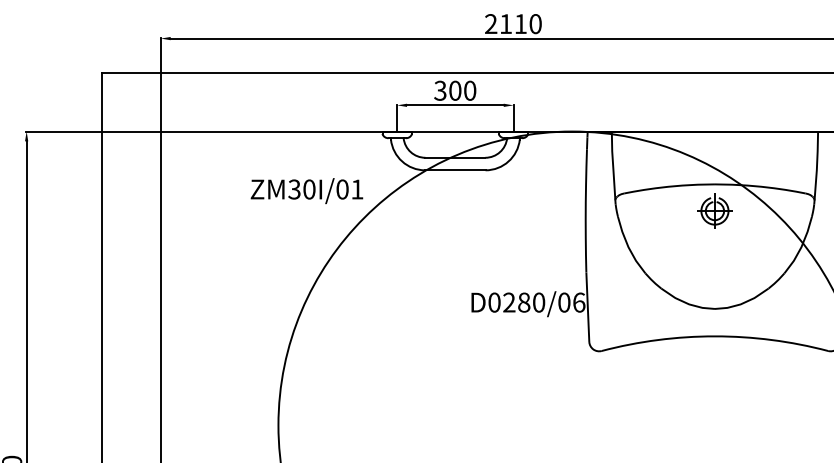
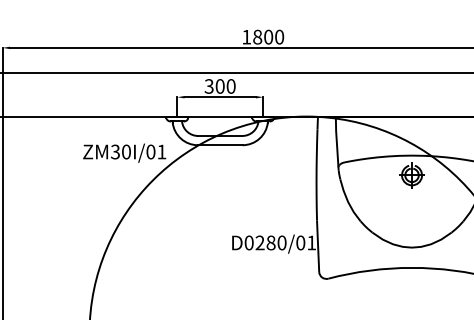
text: (505, 24) -> (257, 37), 2110 -> 1800
text: (306, 191) -> (124, 153), moved
text: (579, 302) -> (311, 242), D0280/06 -> D0280/01

